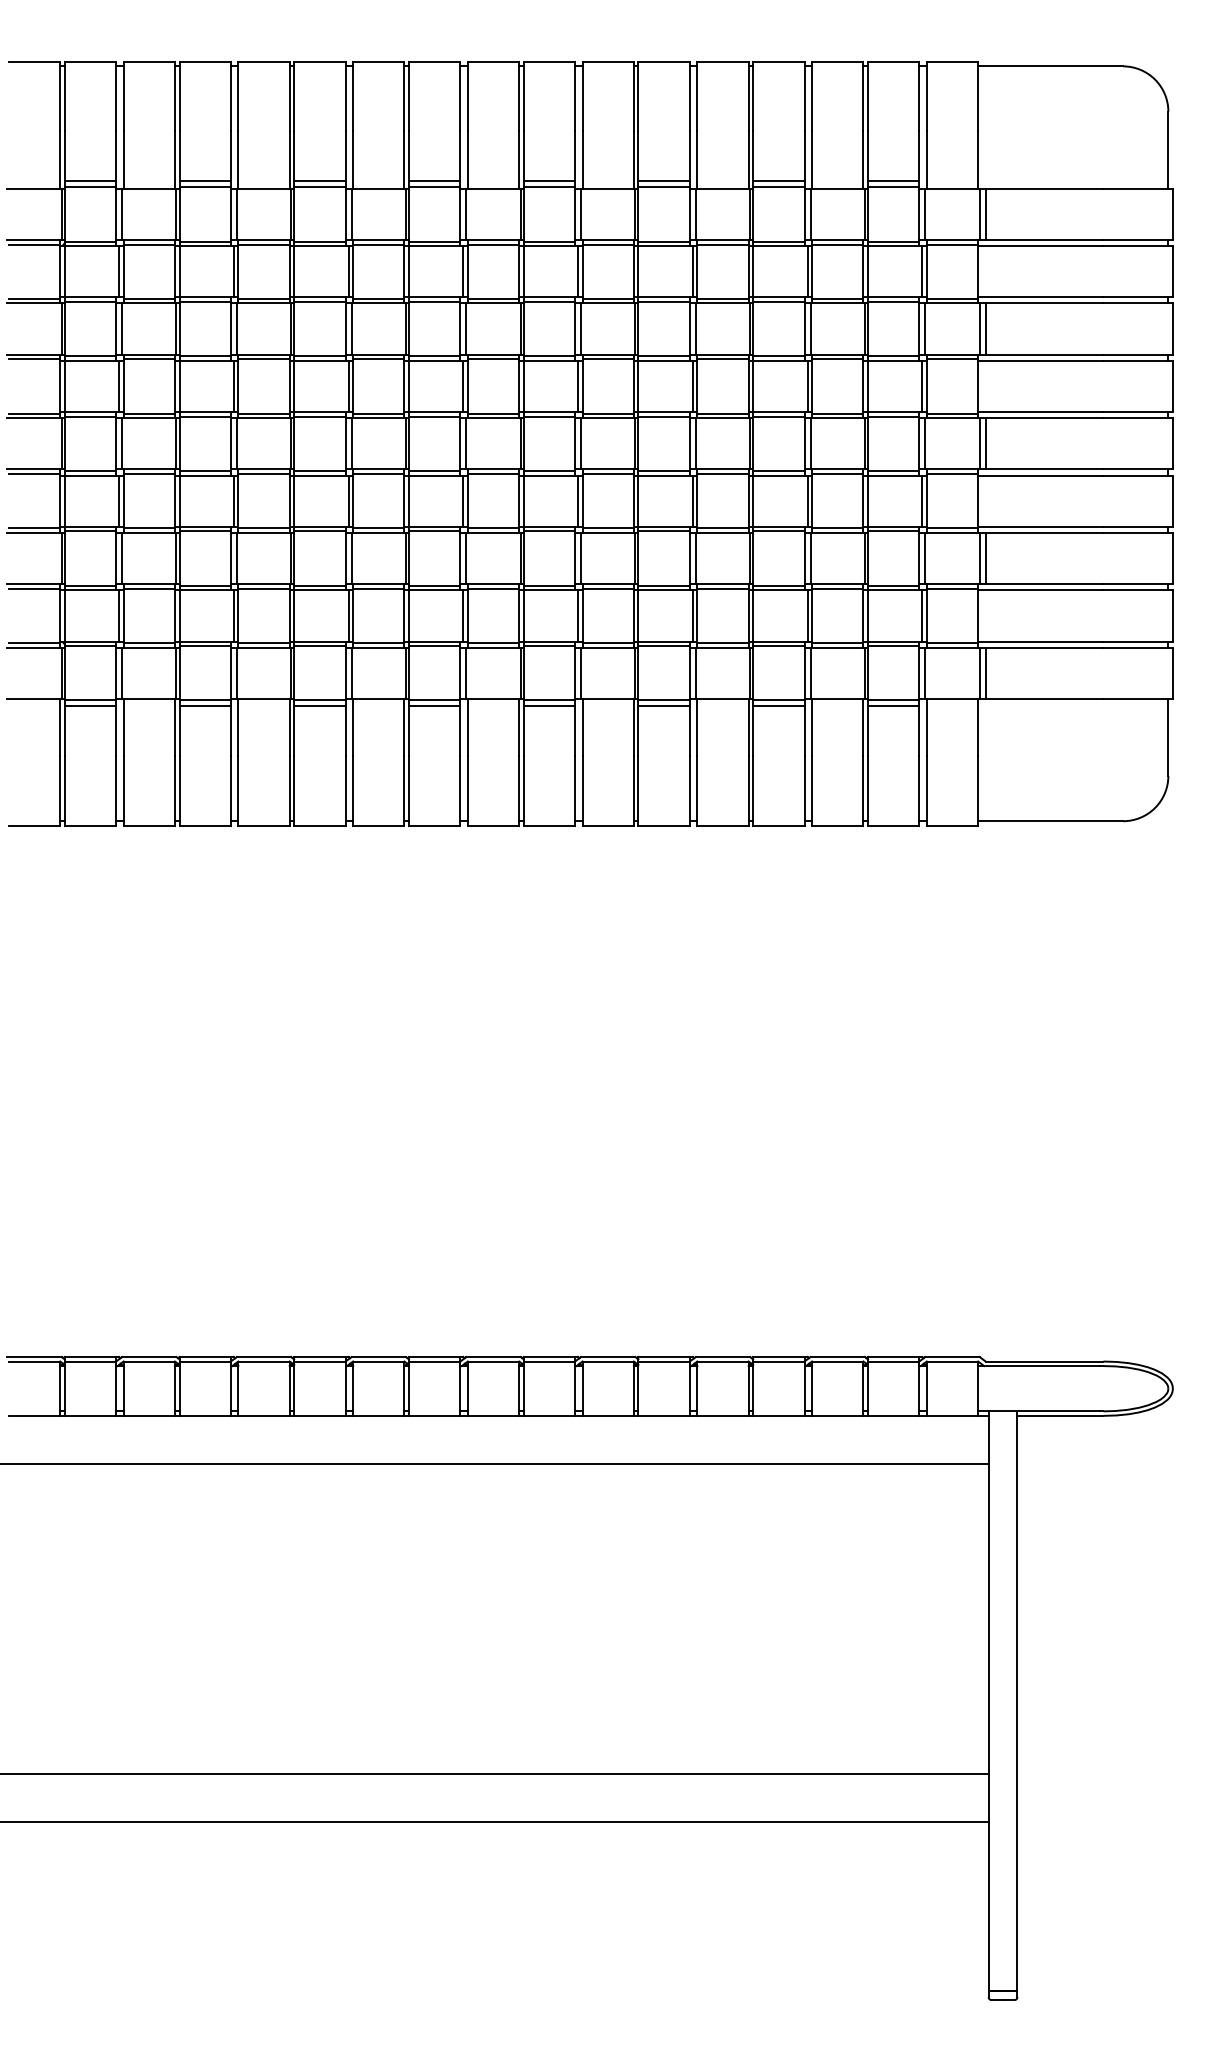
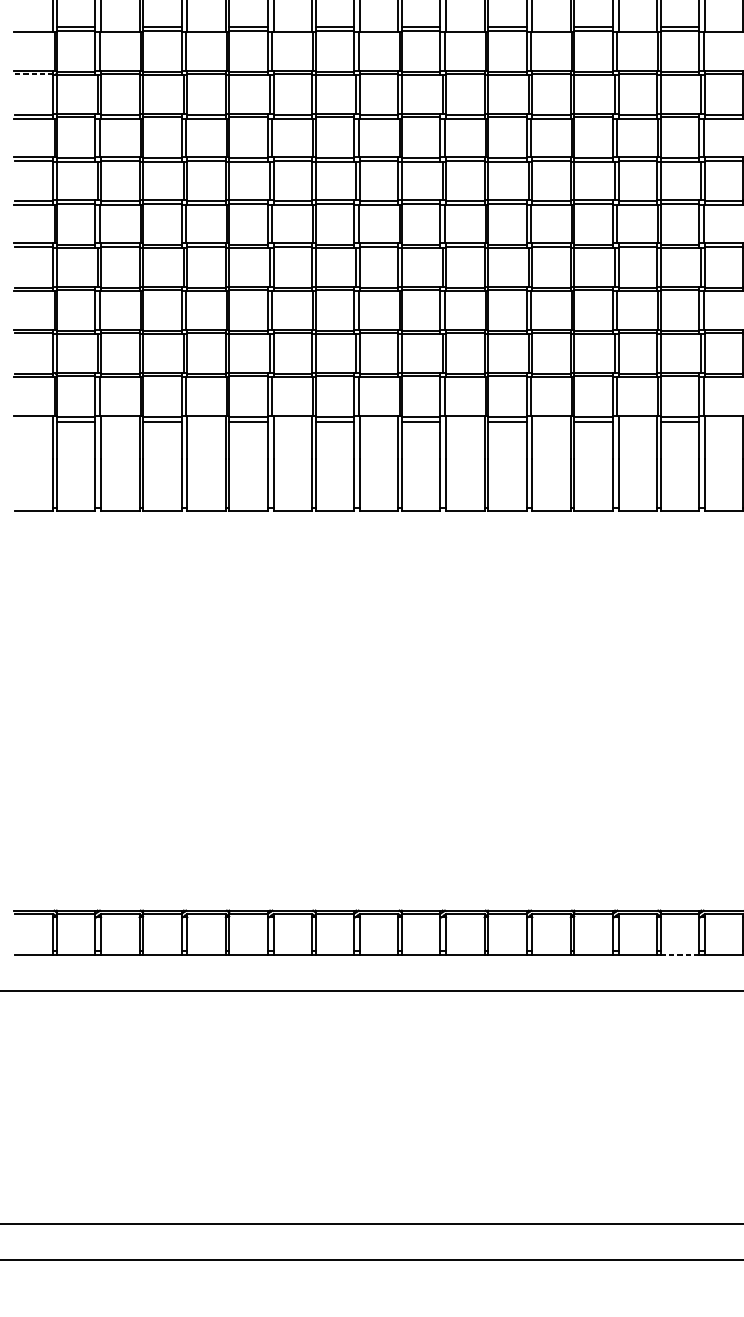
line: (34, 244) -> (34, 74), solid -> dashed
line: (893, 1415) -> (679, 954), solid -> dashed

